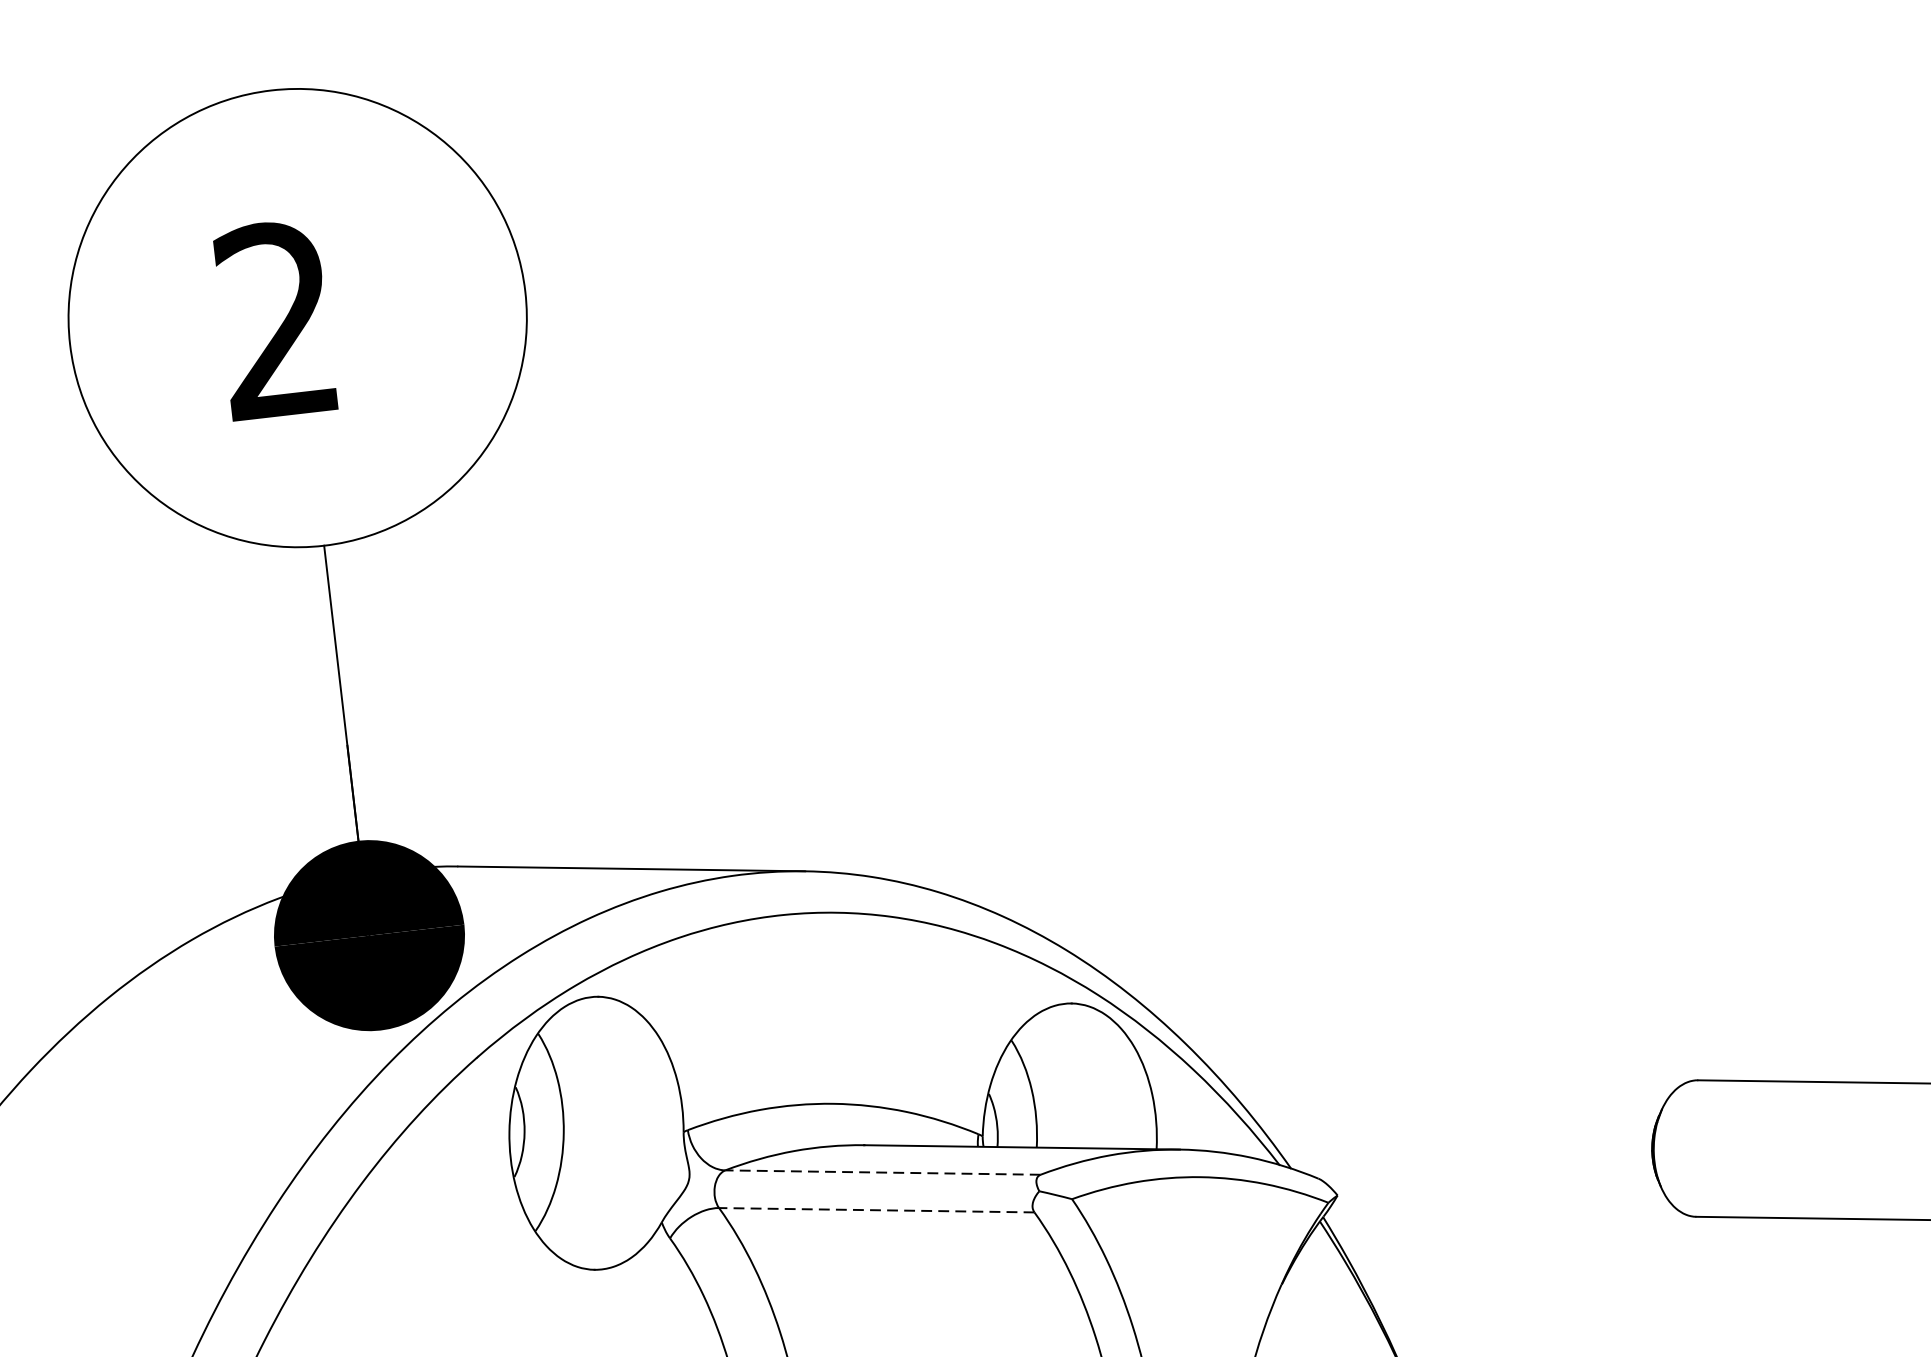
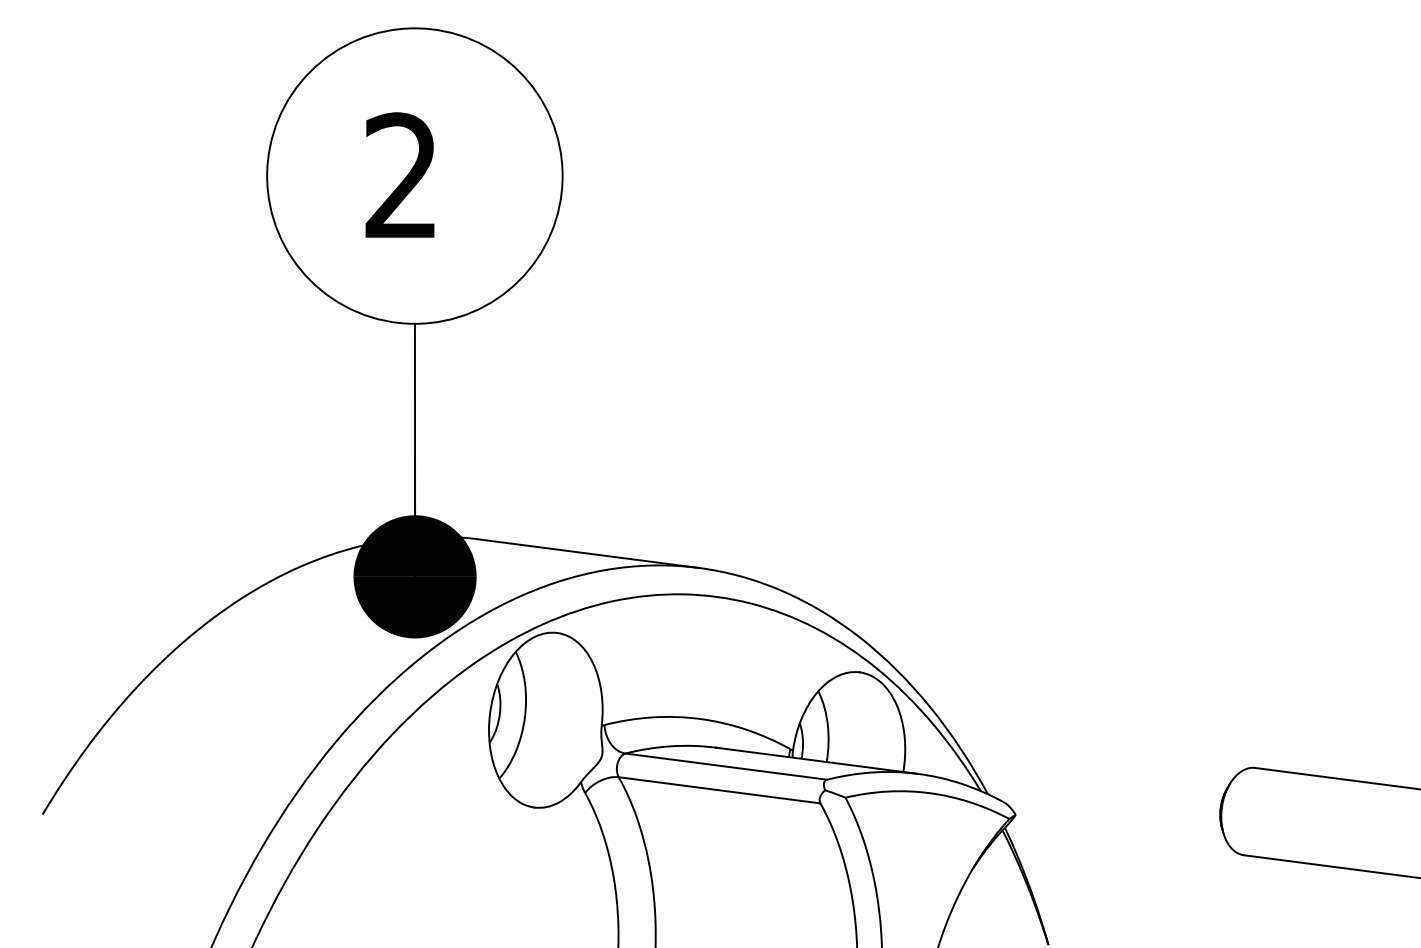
line: (883, 1172) -> (726, 766), dashed -> solid
line: (876, 1210) -> (719, 790), dashed -> solid

